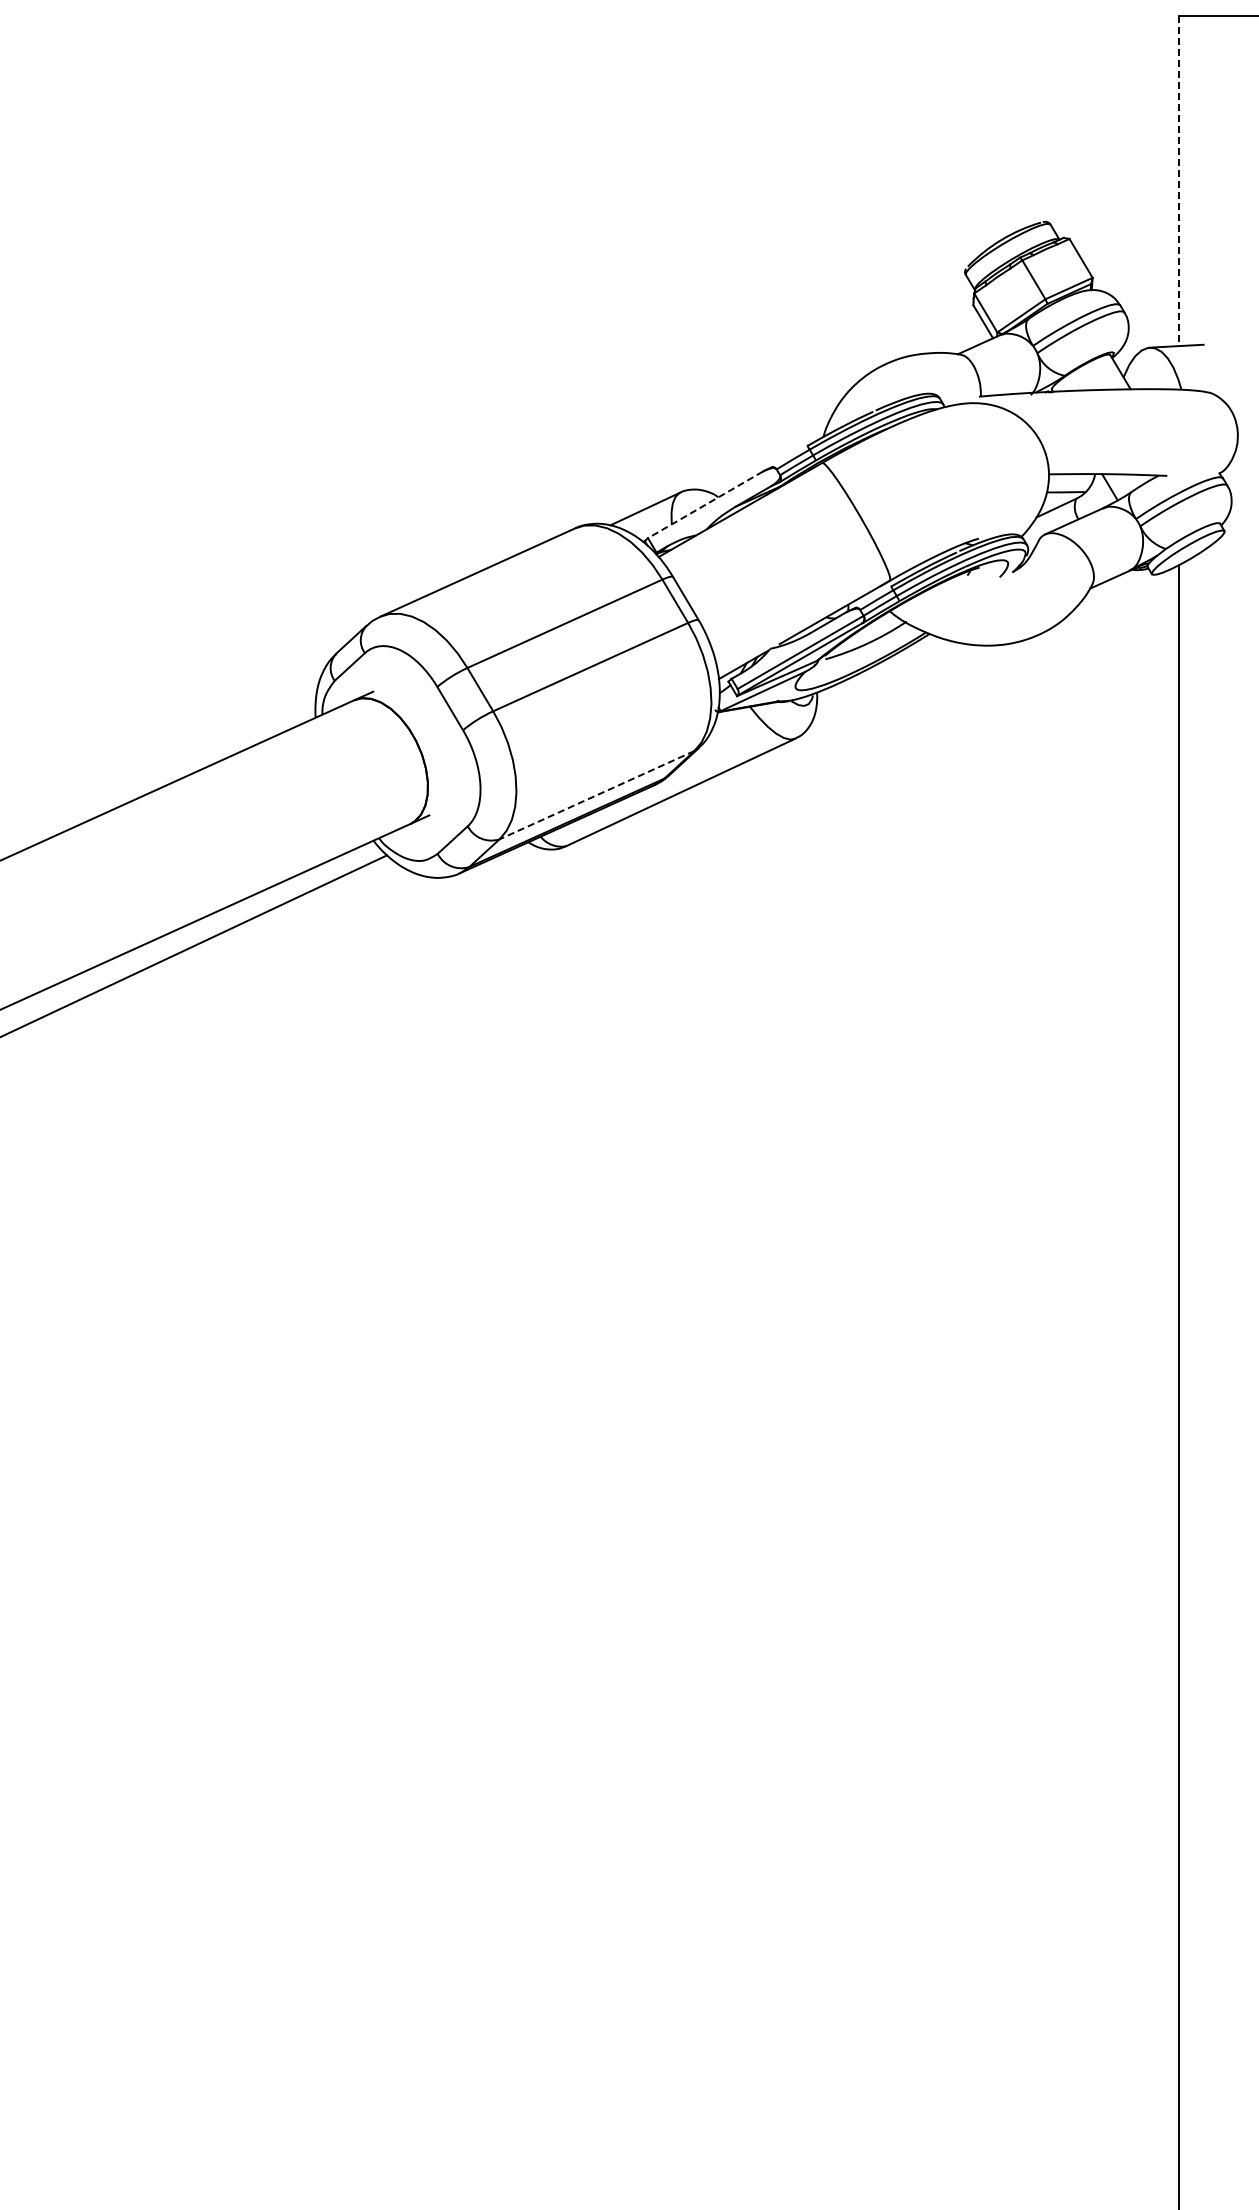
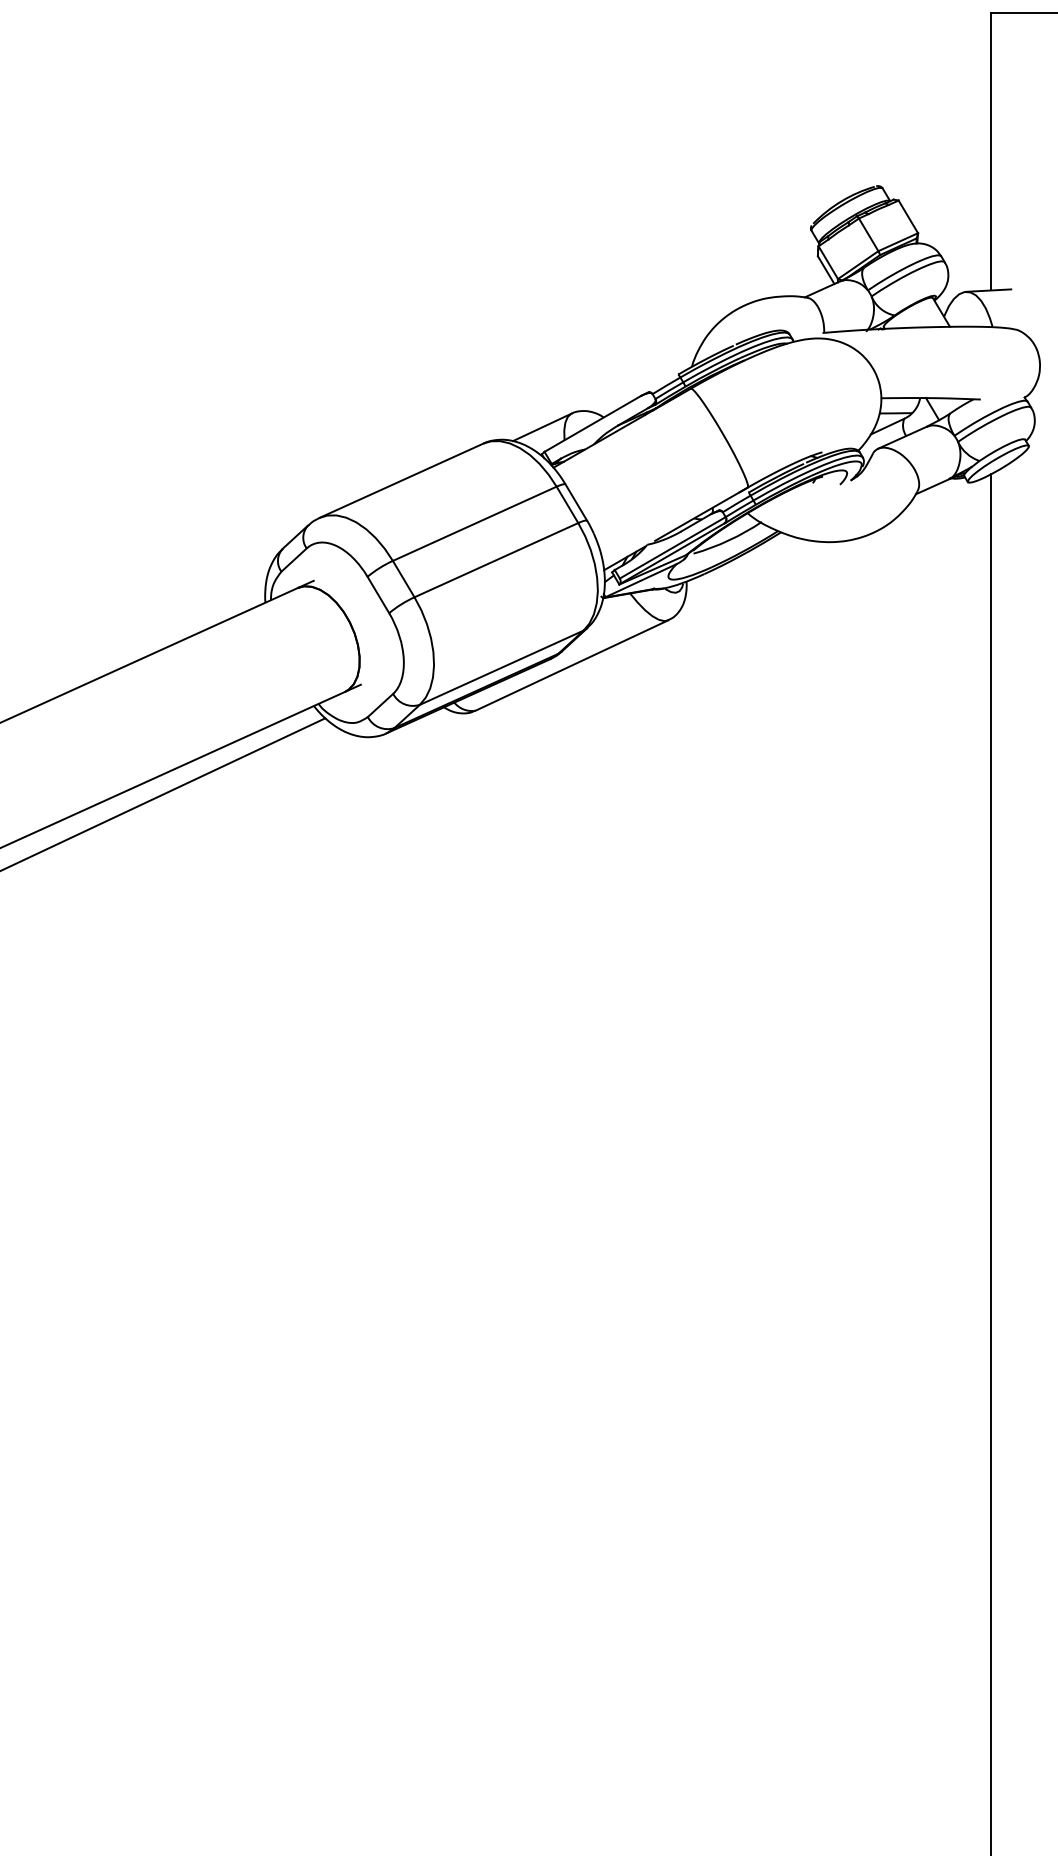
line: (1179, 181) -> (991, 152), dashed -> solid
line: (705, 505) -> (592, 424), dashed -> solid
line: (596, 795) -> (501, 668), dashed -> solid

